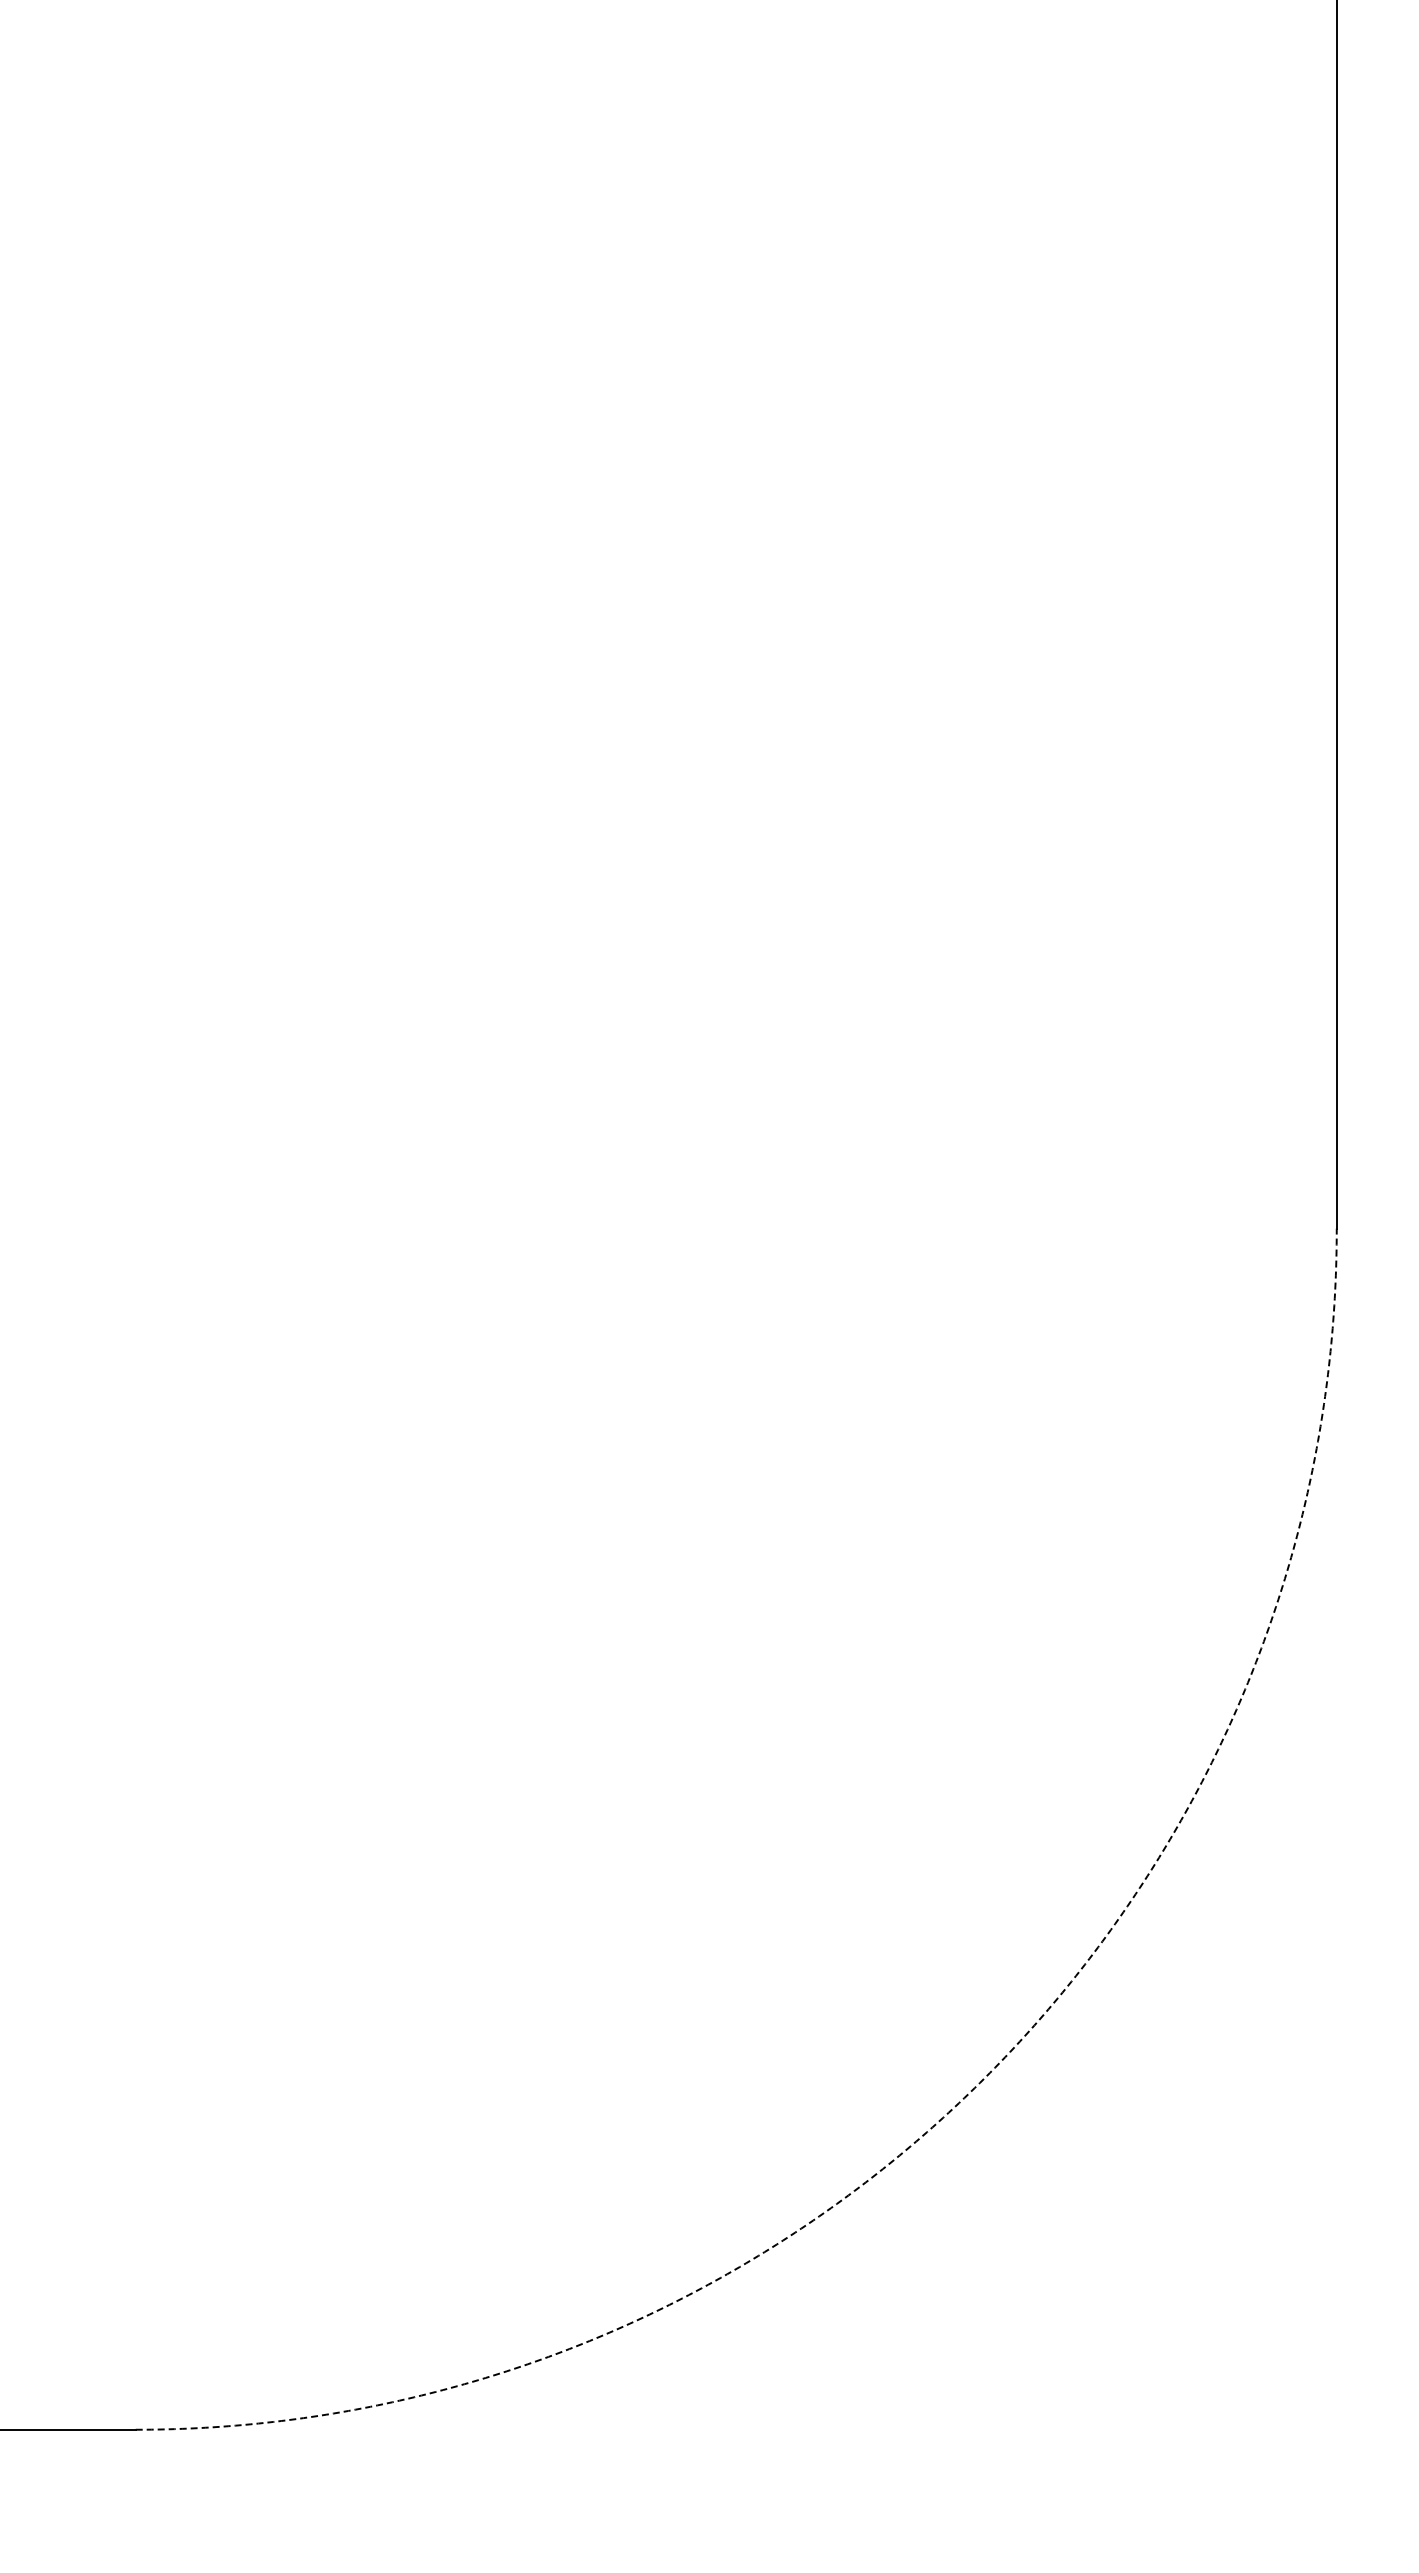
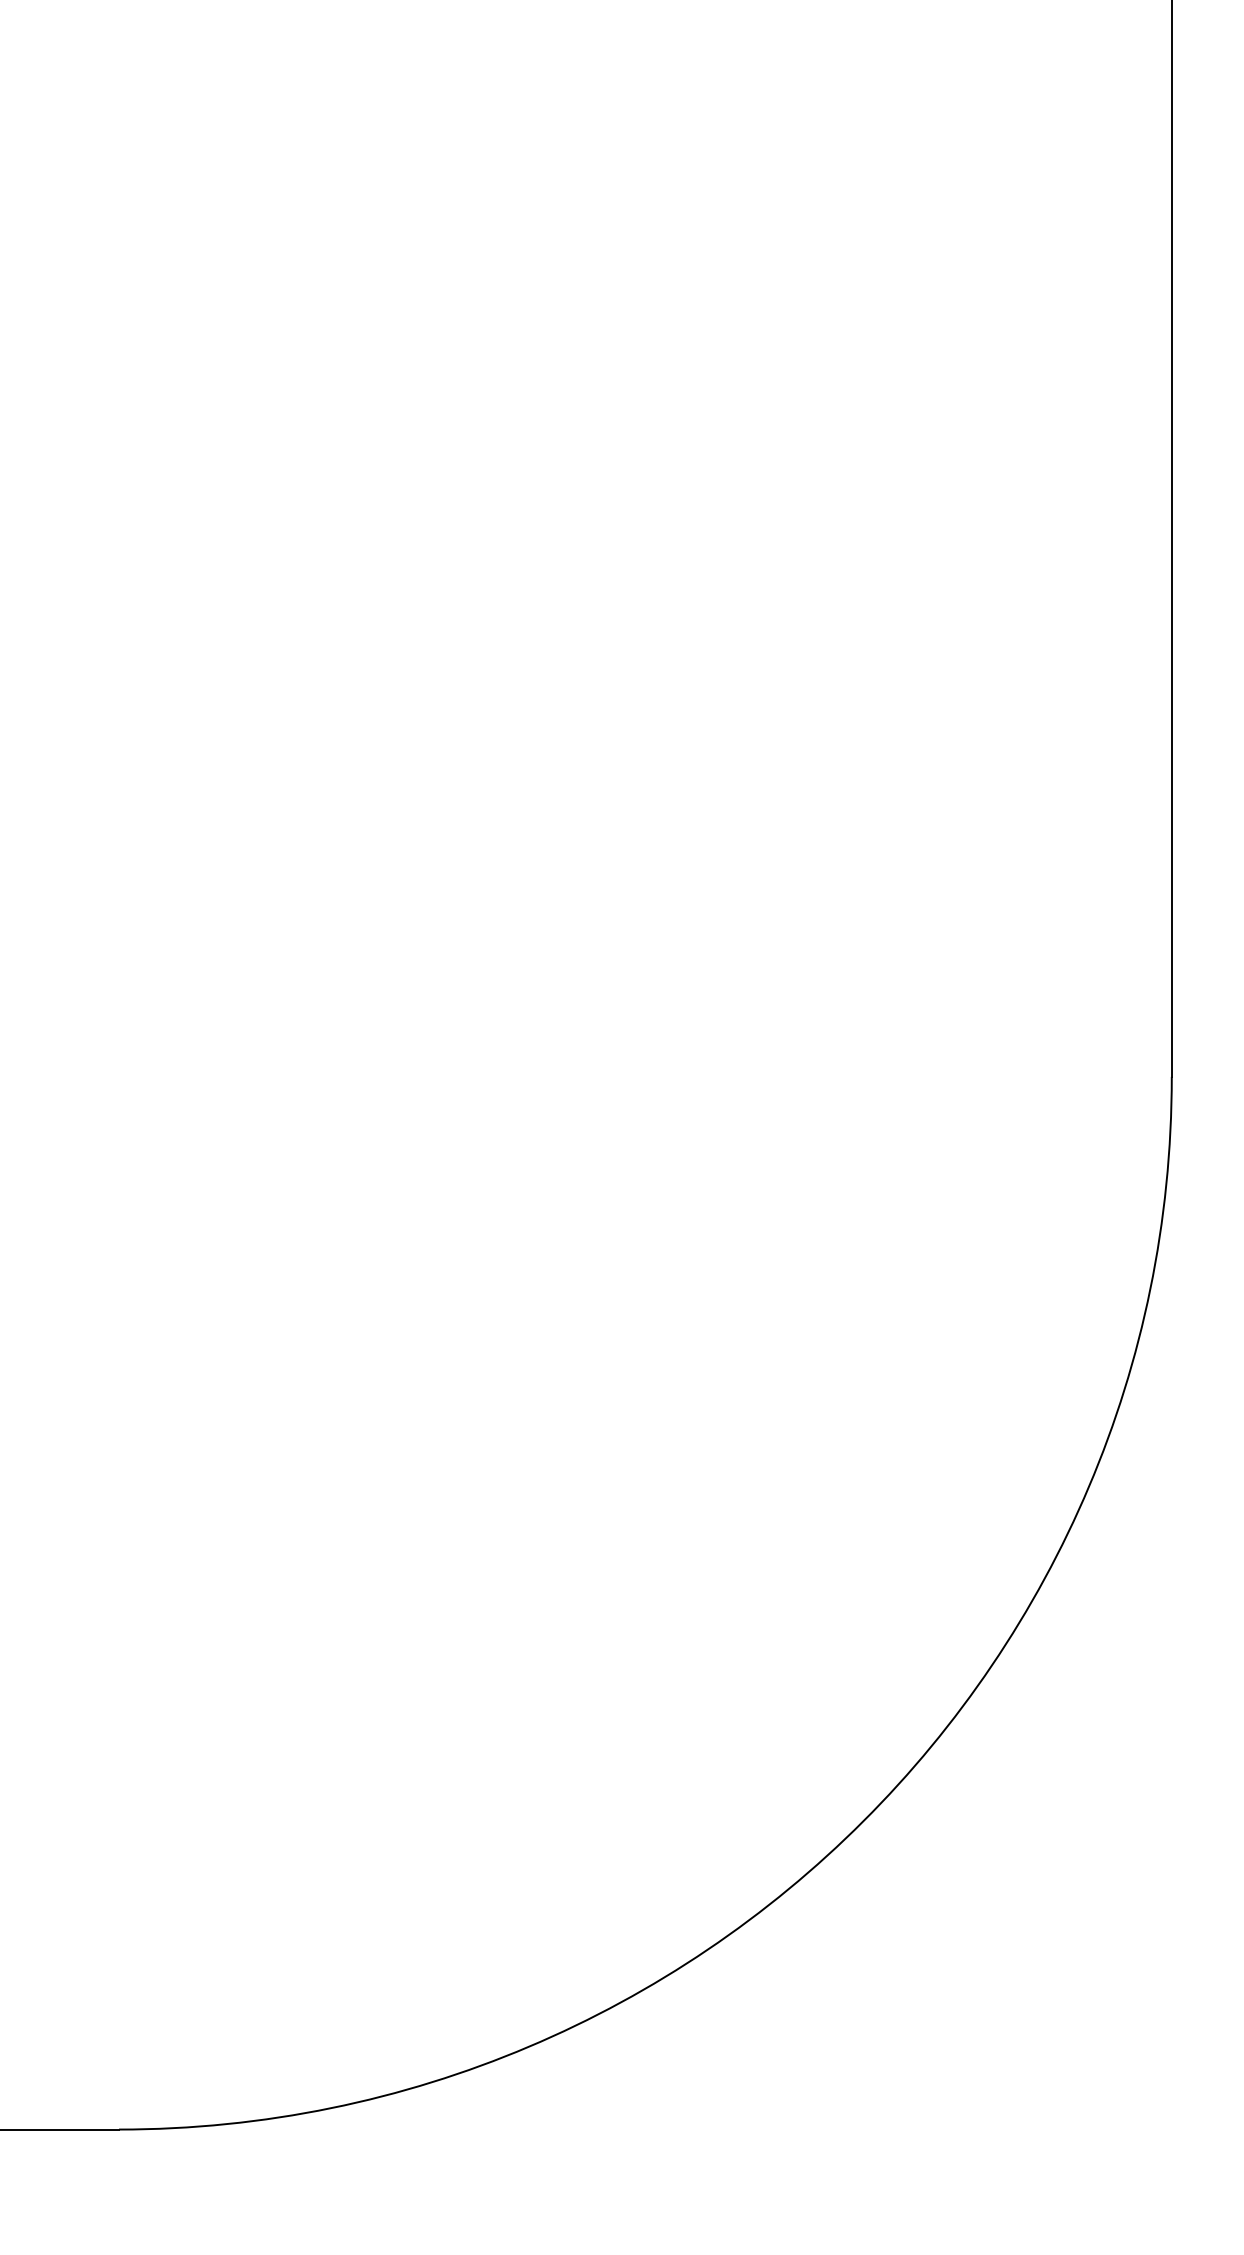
arc: (984, 2077) -> (863, 1820), dashed -> solid

